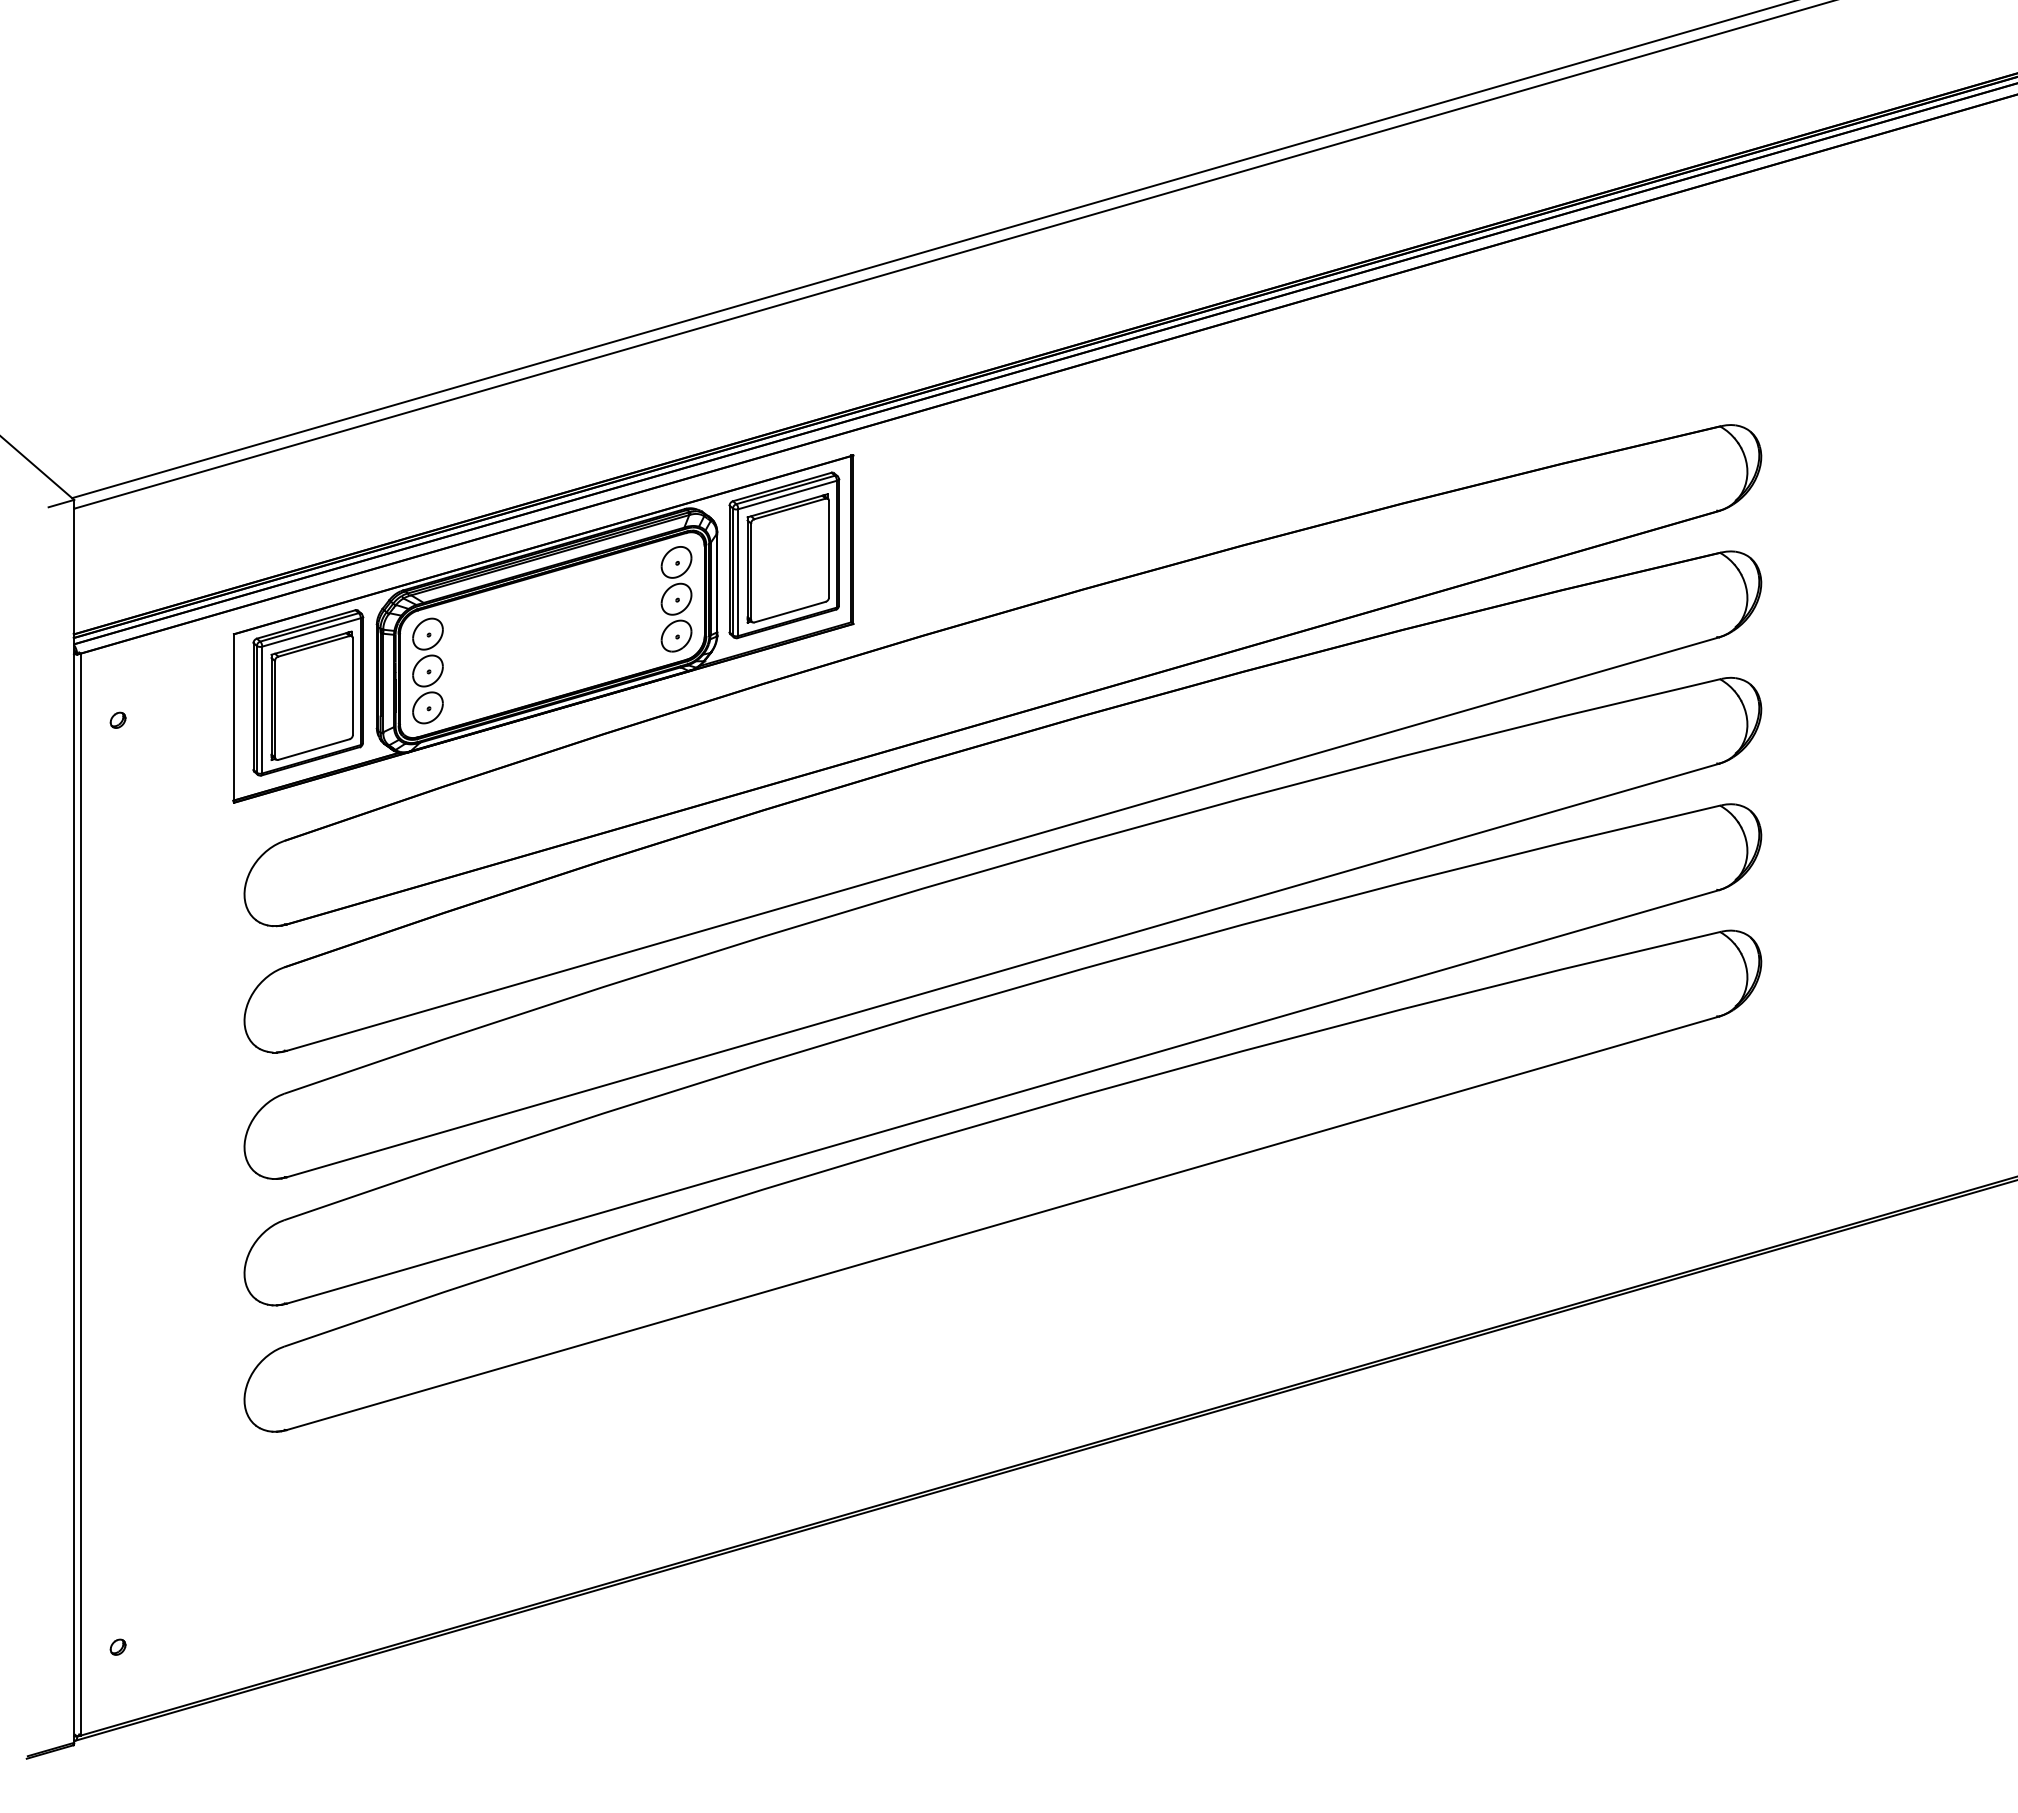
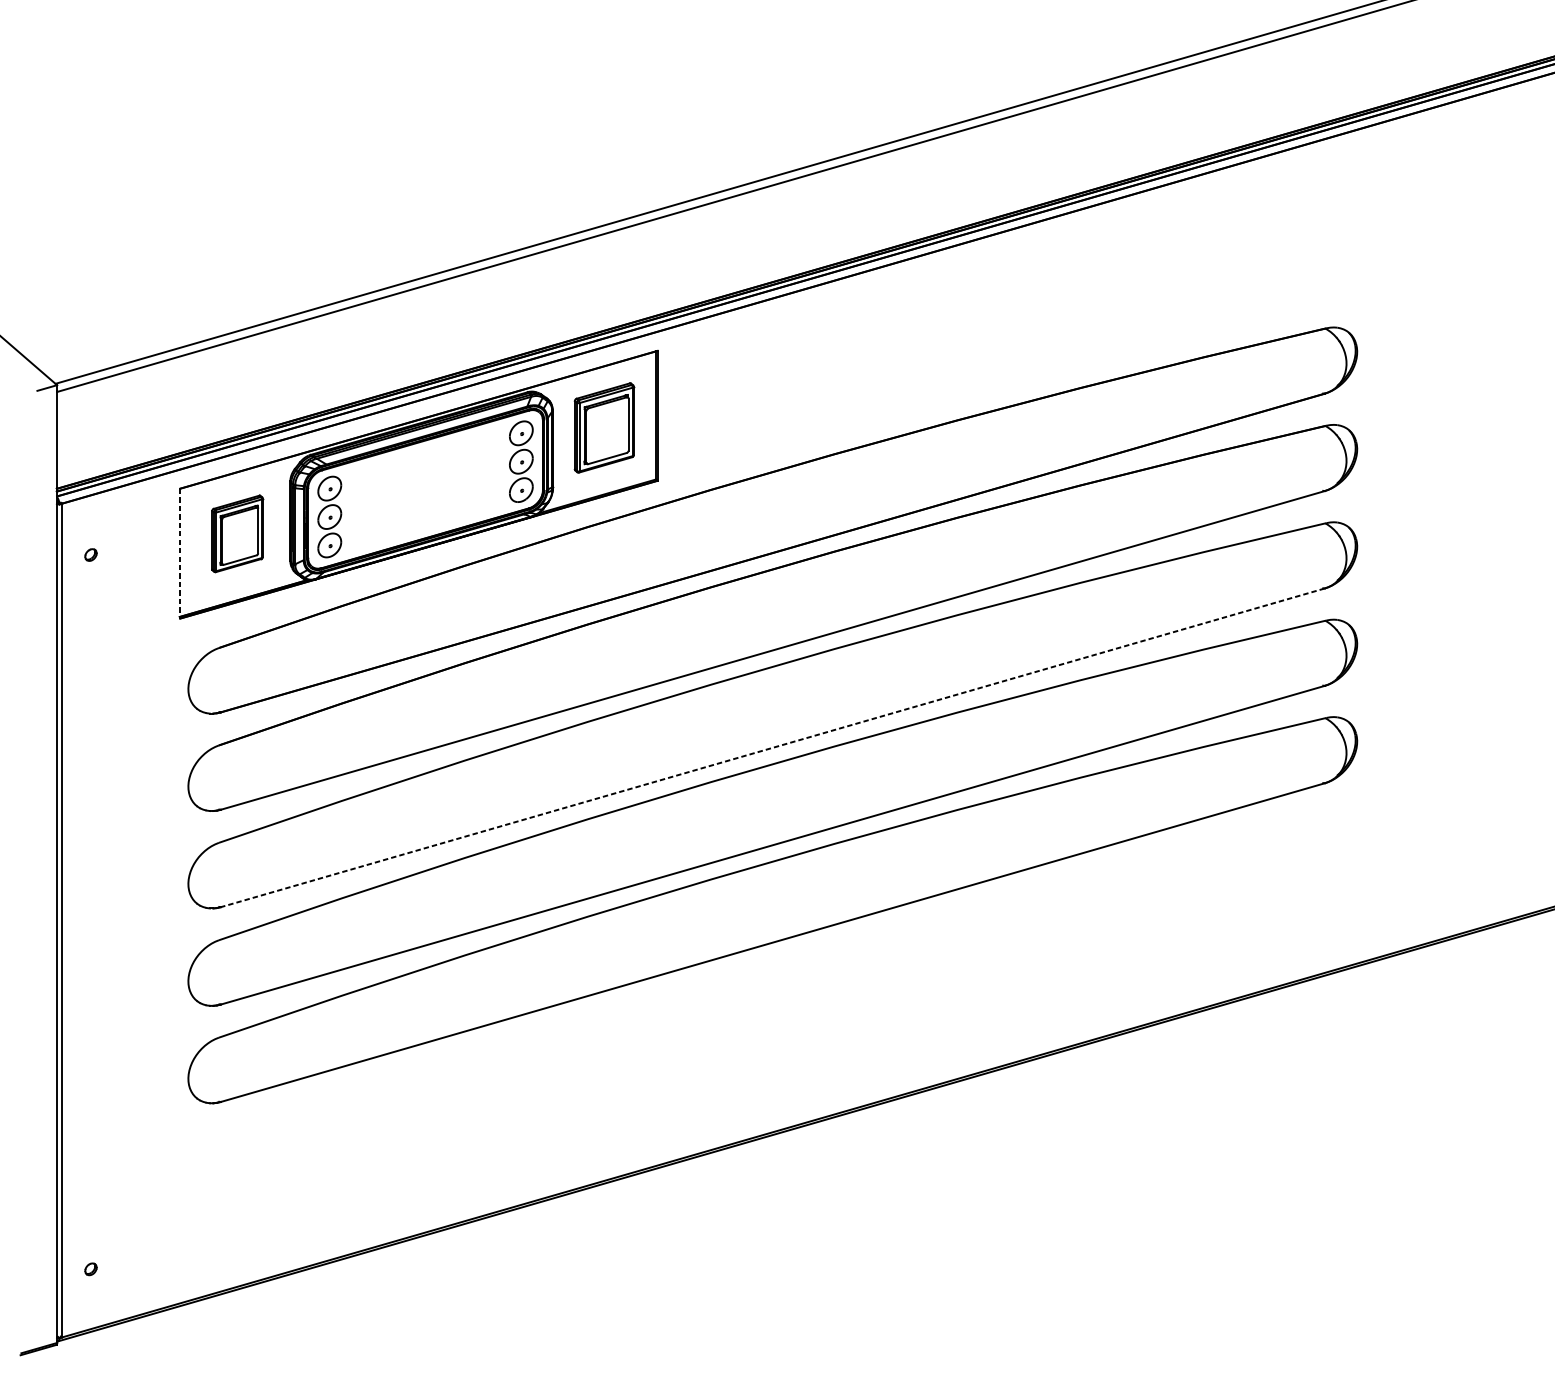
part: (784, 555) -> (604, 428), size x0.7
part: (308, 692) -> (237, 533), size x0.6
line: (233, 719) -> (179, 554), solid -> dashed
line: (1002, 970) -> (772, 747), solid -> dashed

